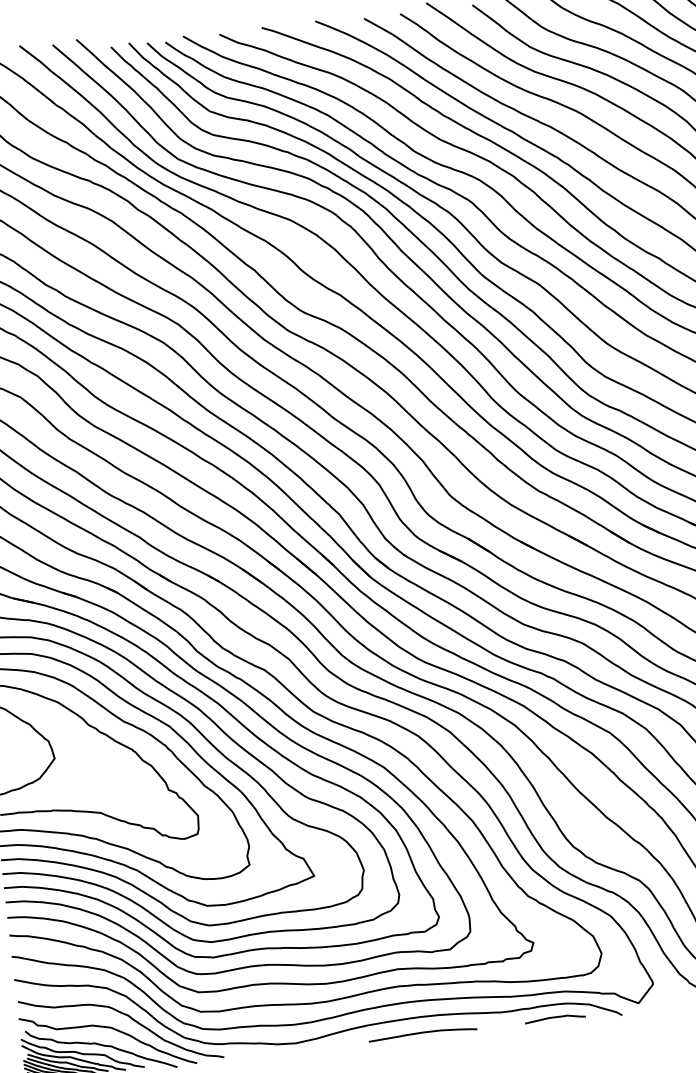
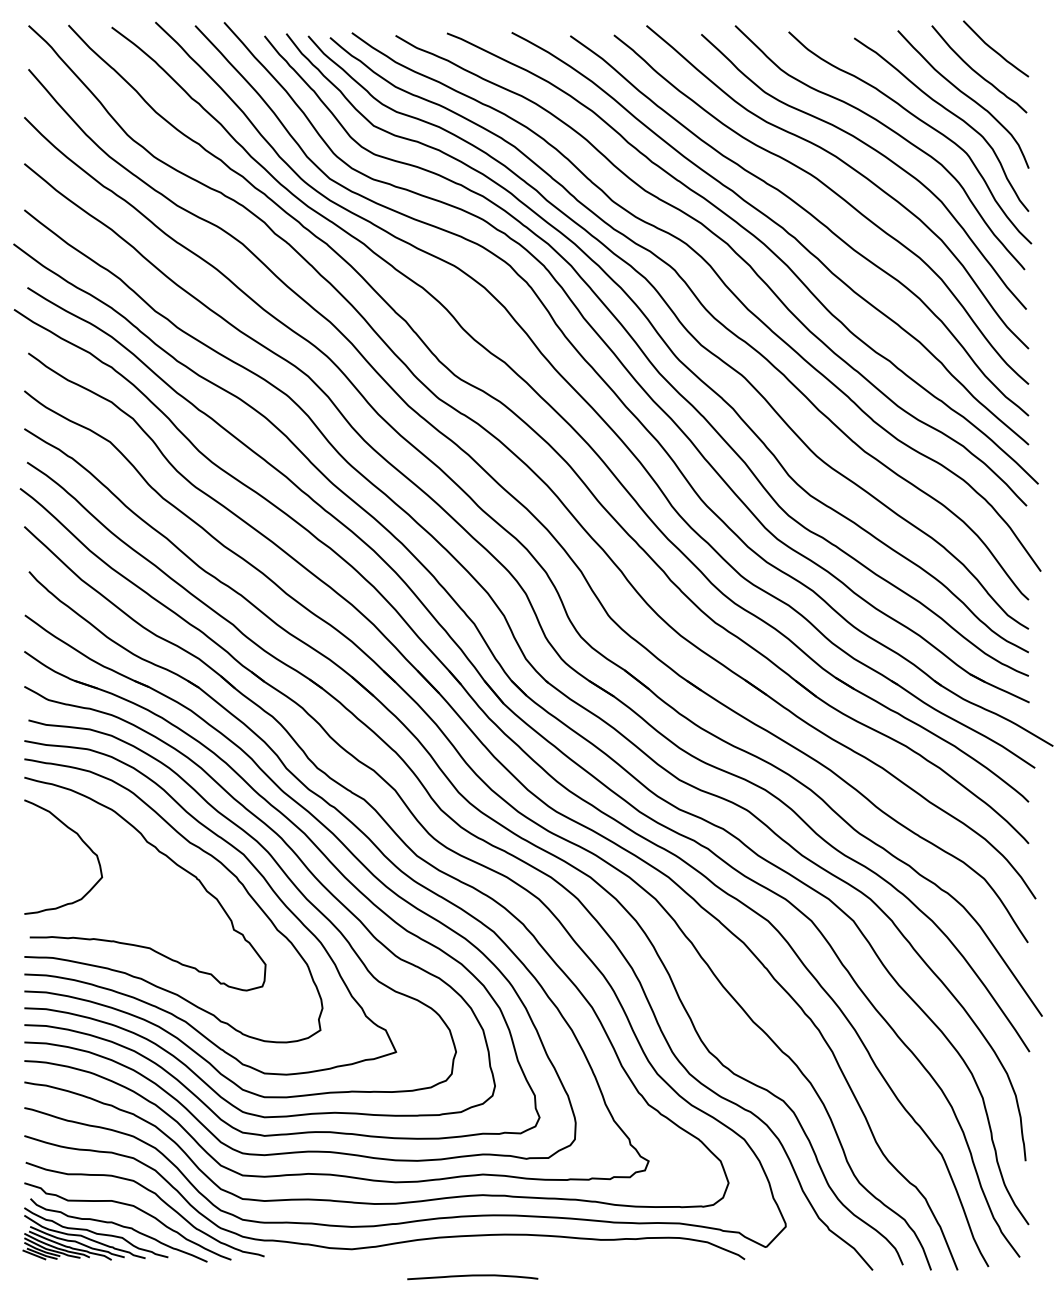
curve: (555, 1017) -> (664, 1253), removed
curve: (422, 1033) -> (472, 1276), moved

